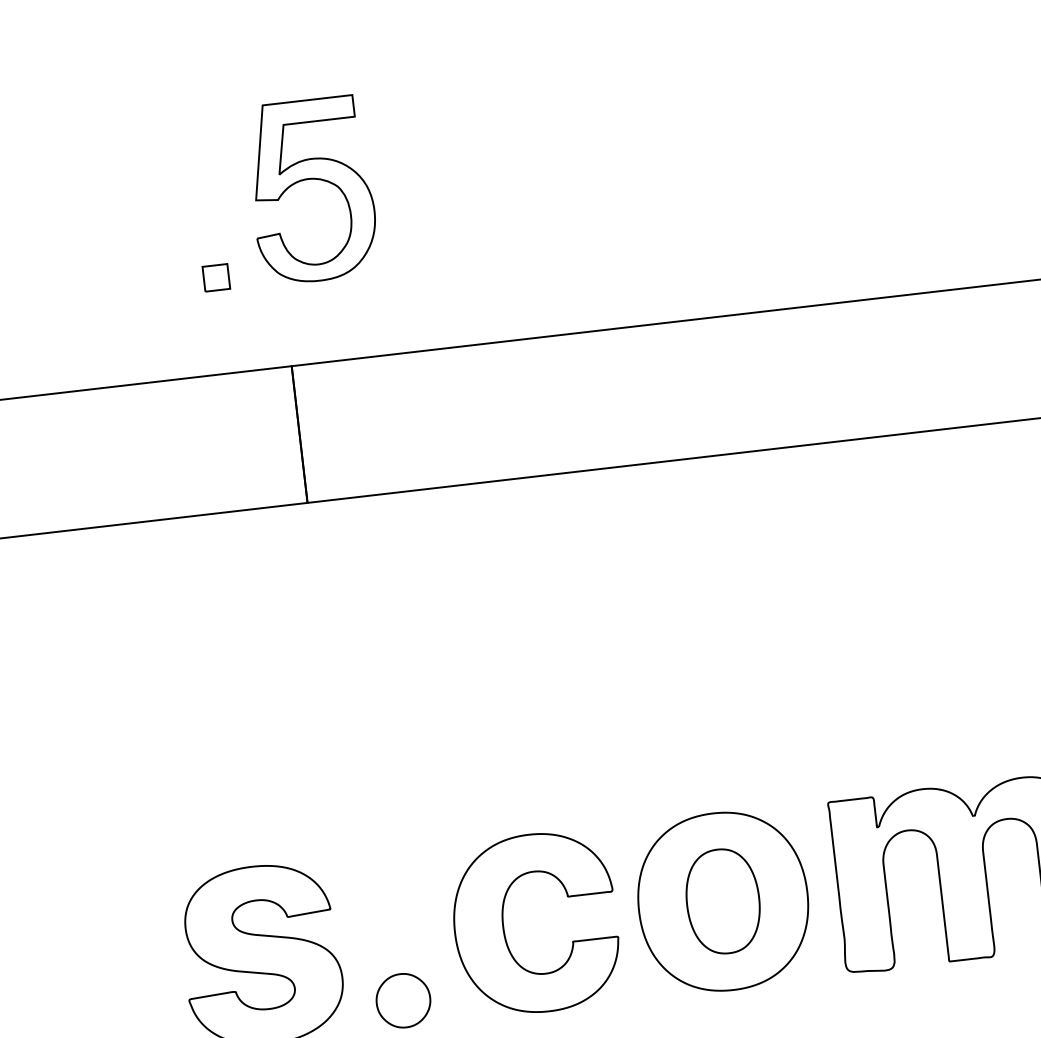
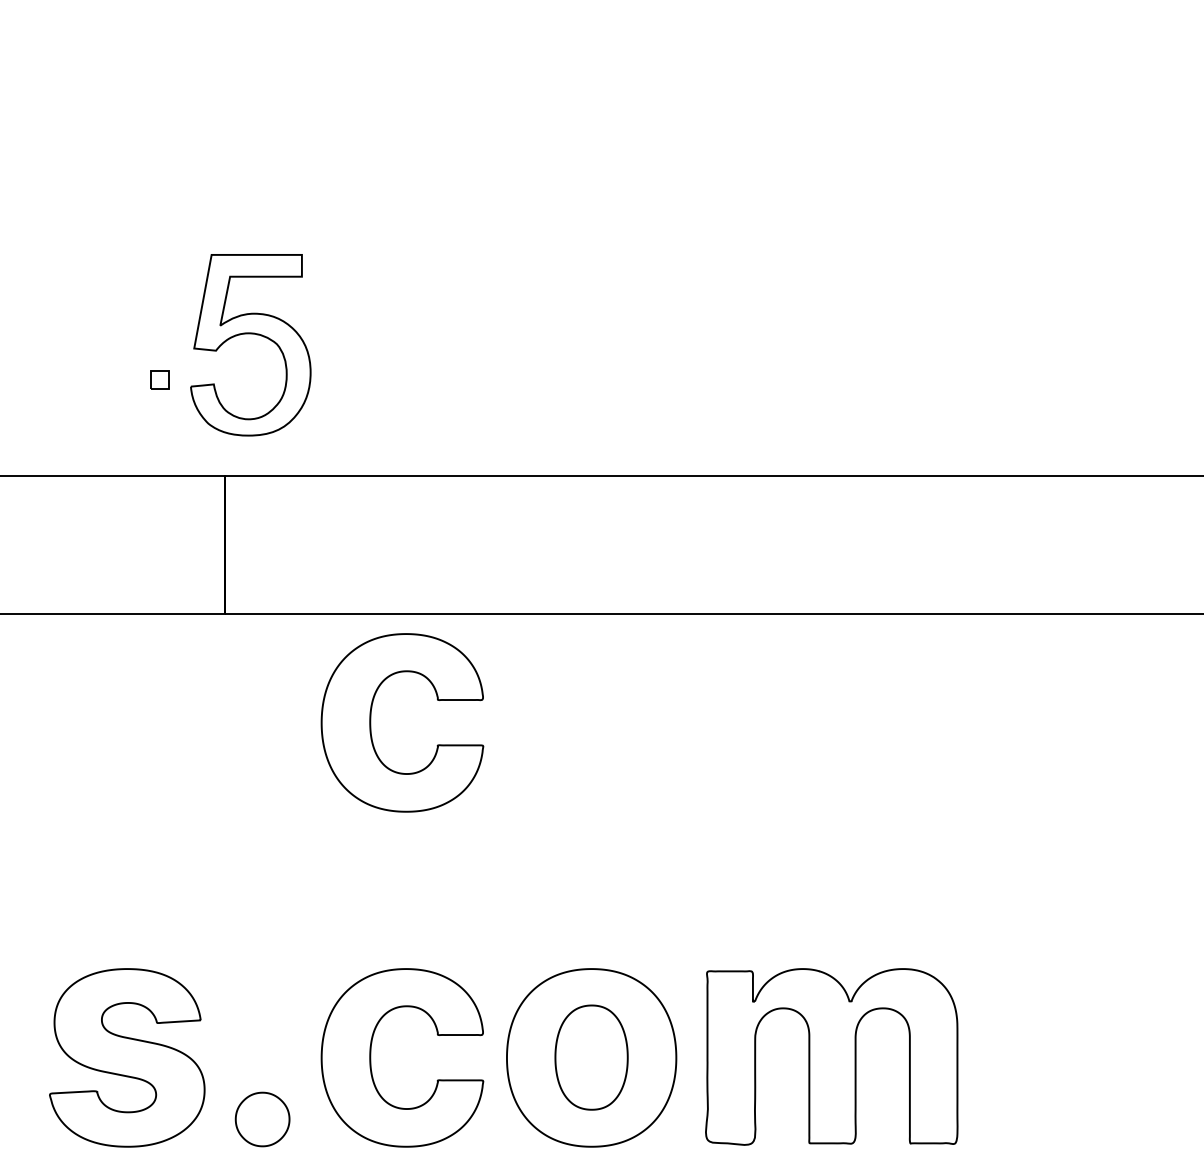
part: (310, 179) -> (250, 334), moved
part: (215, 277) -> (159, 379), size x0.7
part: (465, 593) -> (371, 722), added

